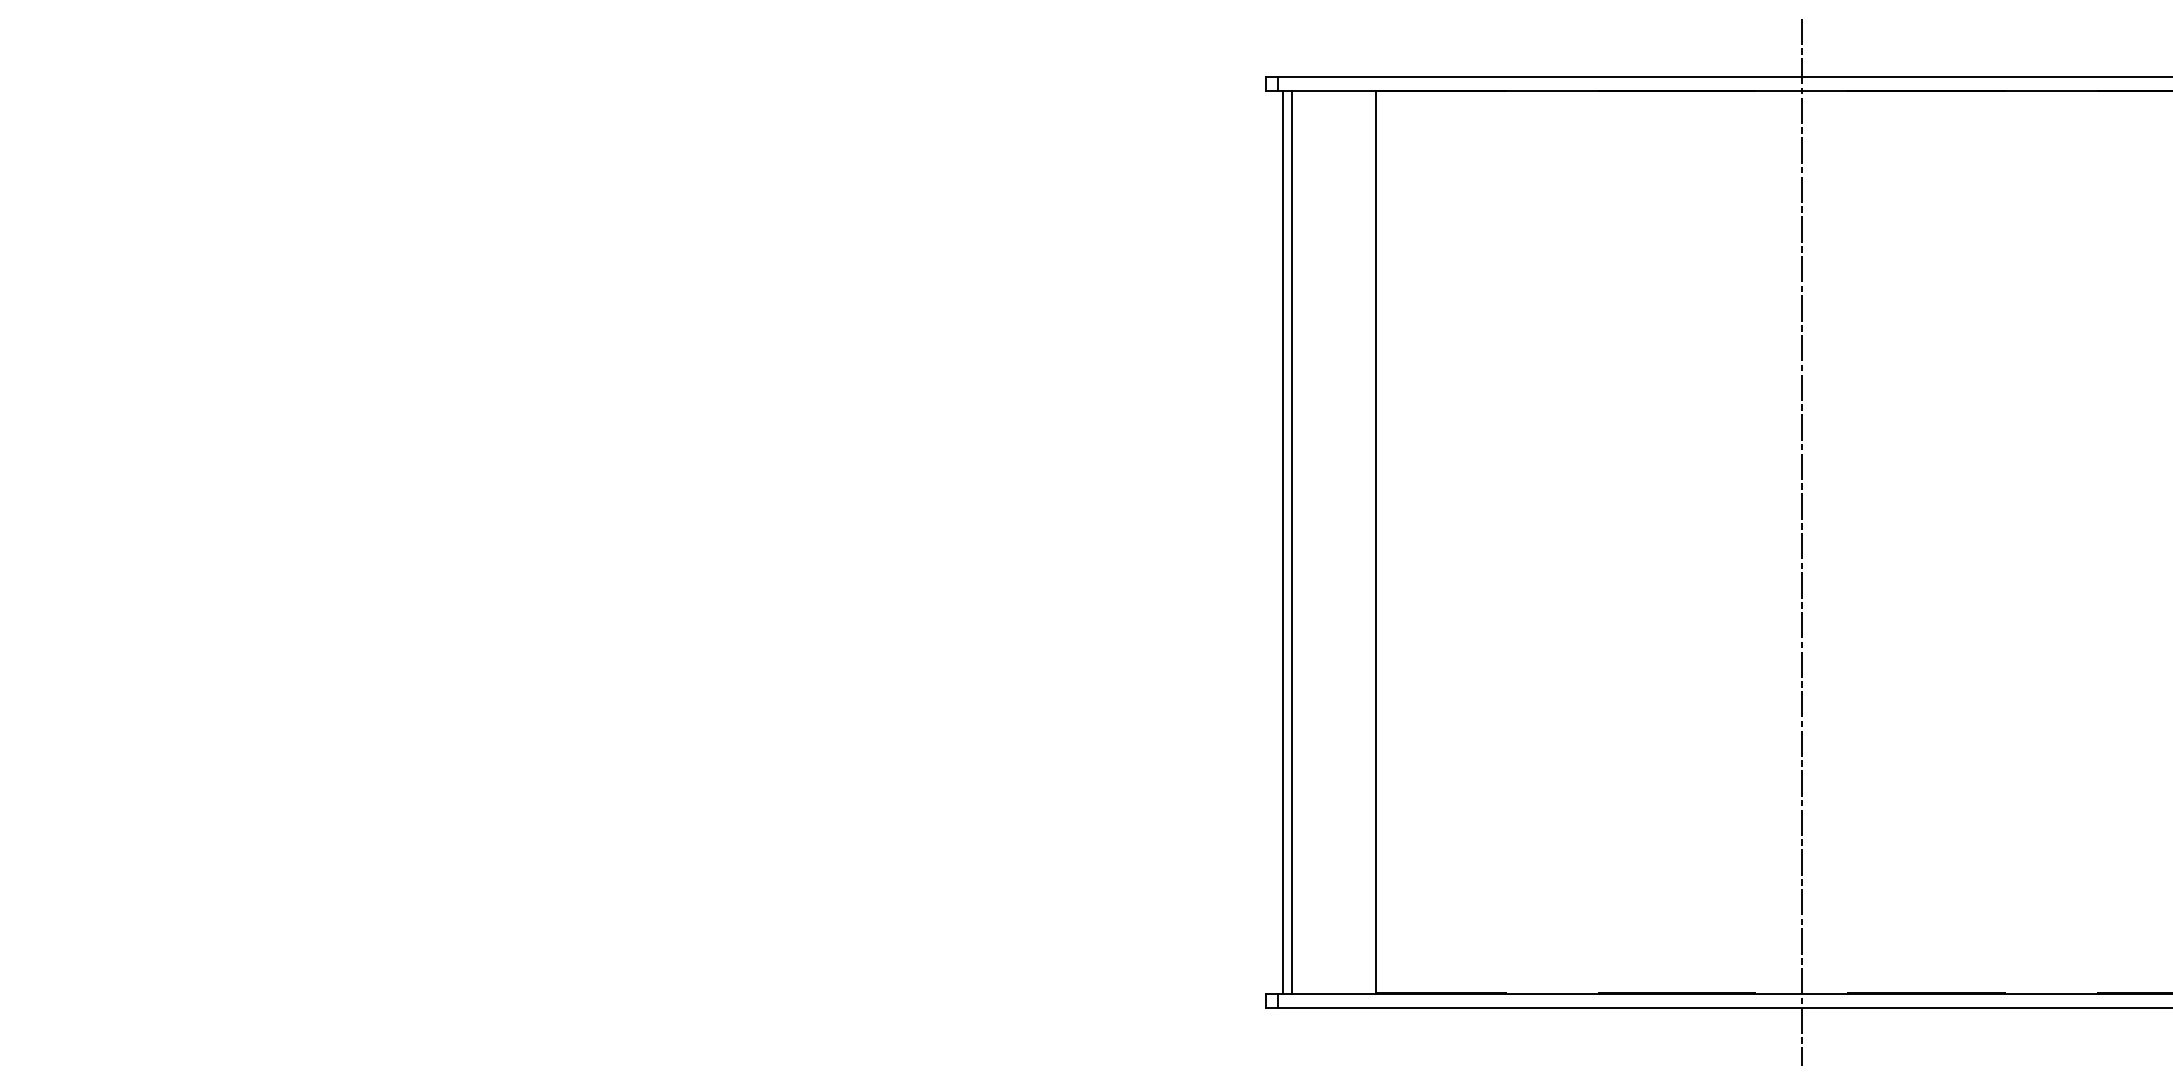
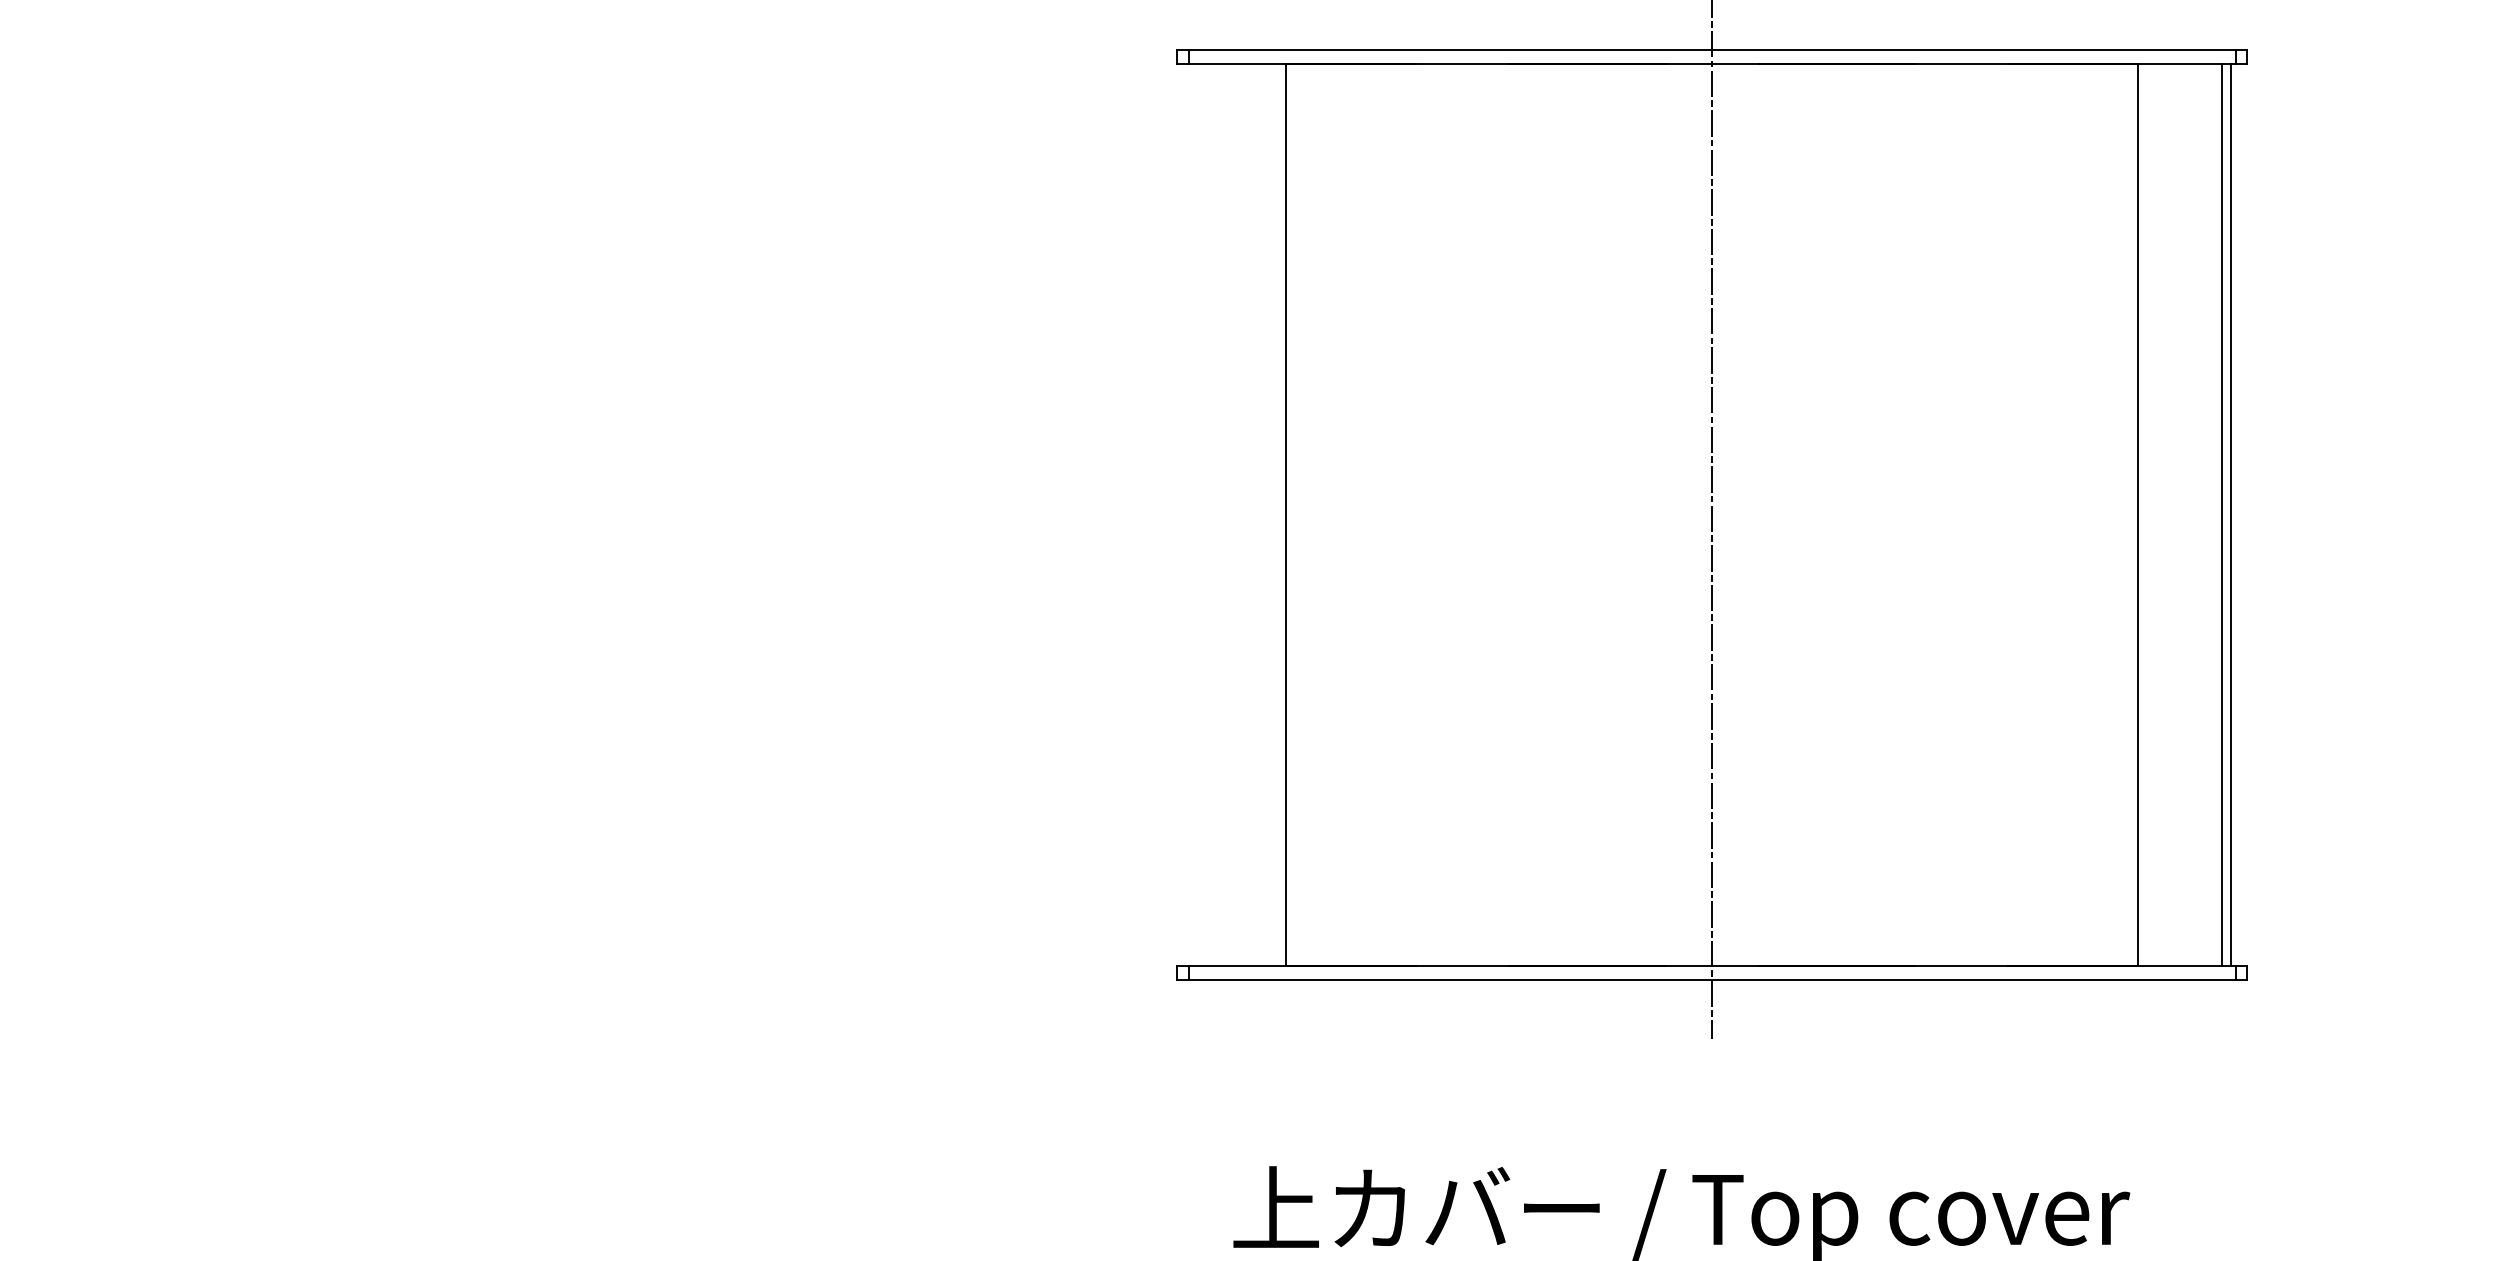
line: (1282, 541) -> (1193, 514), removed
line: (1291, 541) -> (1202, 514), removed

